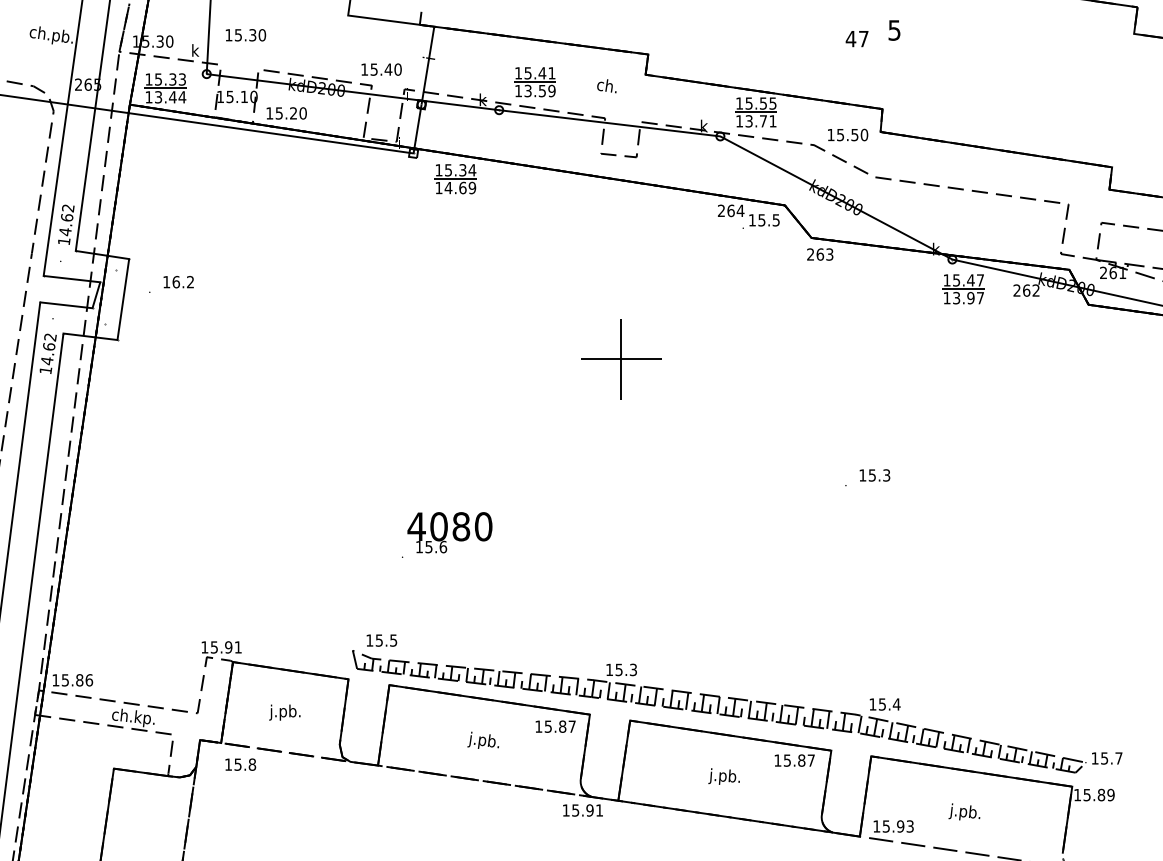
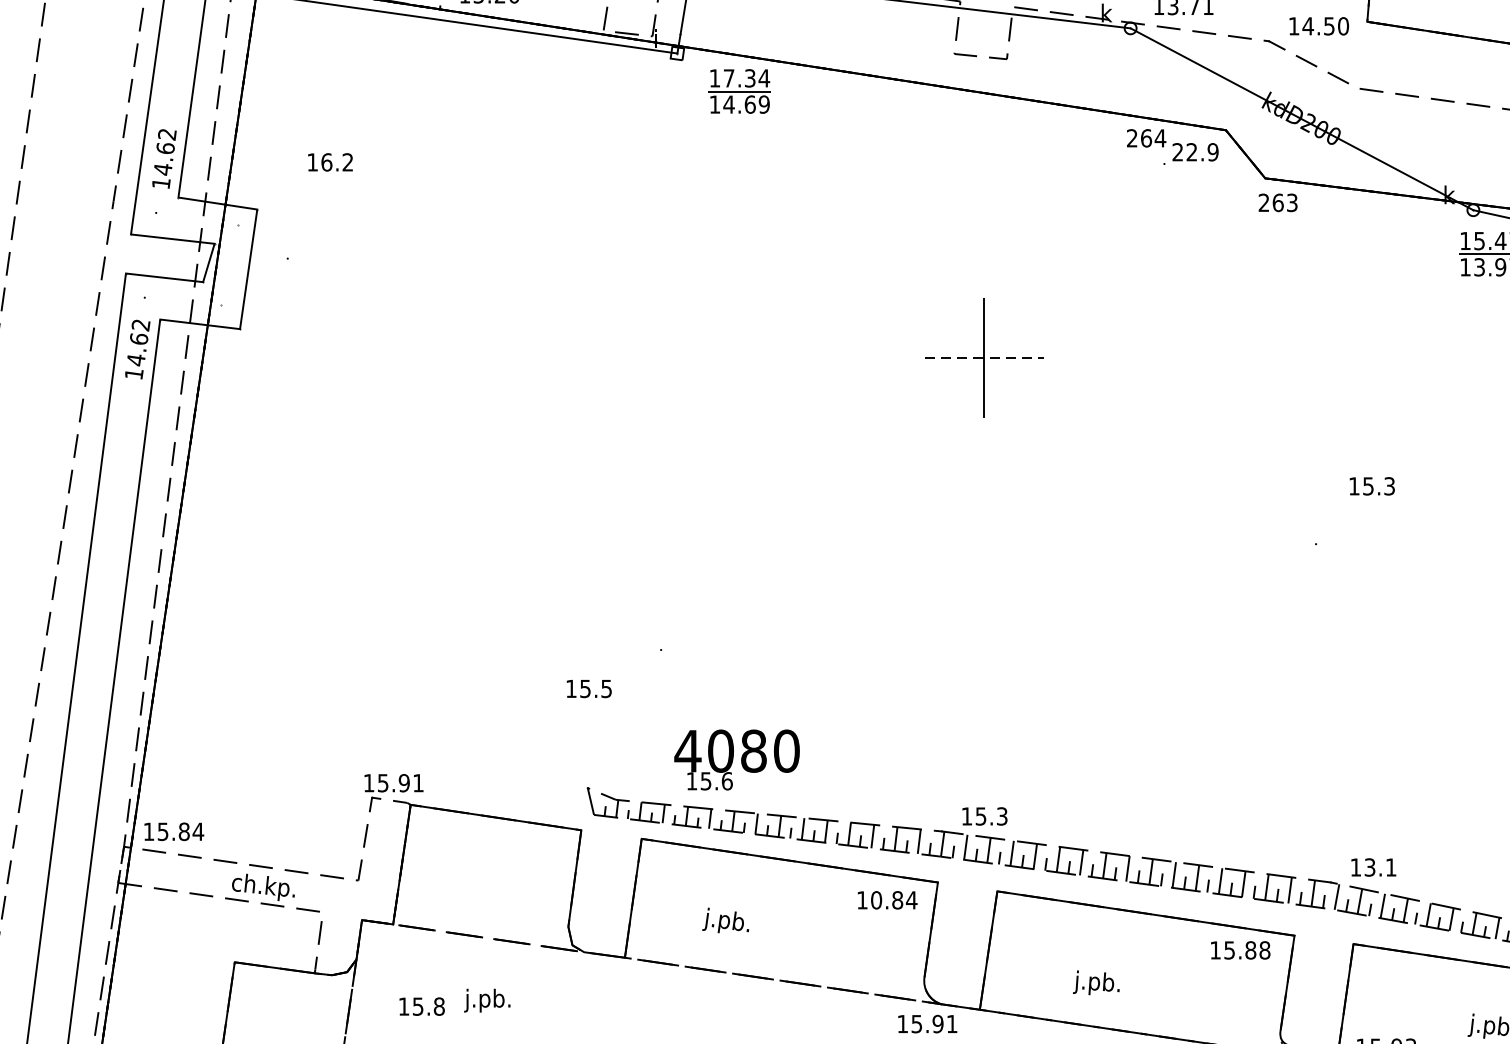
text: (840, 135) -> (1308, 26), 15.50 -> 14.50
text: (448, 170) -> (729, 78), 15.34 -> 17.34
text: (763, 220) -> (1194, 152), 15.5 -> 22.9
text: (178, 282) -> (330, 162), moved
line: (621, 359) -> (984, 357), solid -> dashed
text: (874, 475) -> (1371, 486), moved
text: (449, 532) -> (736, 759), moved
text: (381, 640) -> (588, 688), moved
text: (88, 680) -> (197, 832), 15.86 -> 15.84
text: (889, 704) -> (1380, 867), 15.4 -> 13.1
text: (284, 712) -> (486, 1000), moved
text: (560, 726) -> (894, 900), 15.87 -> 10.84
text: (482, 739) -> (724, 919), moved
text: (810, 760) -> (1263, 950), 15.87 -> 15.88
text: (240, 764) -> (421, 1006), moved
text: (723, 776) -> (1095, 982), moved

